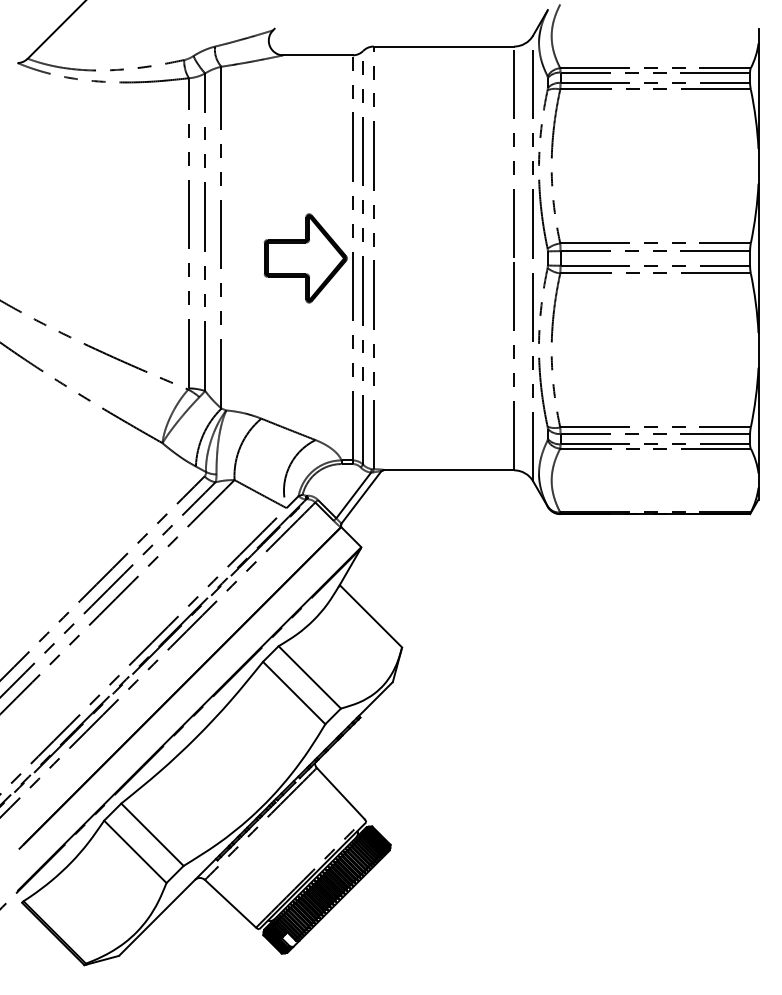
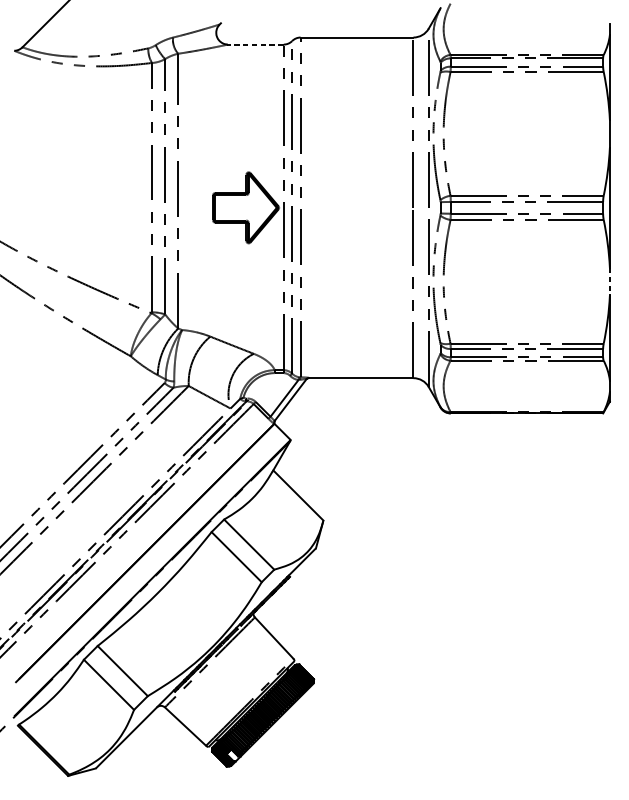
line: (317, 55) -> (255, 44), solid -> dashed
line: (758, 350) -> (609, 281), solid -> dashed

